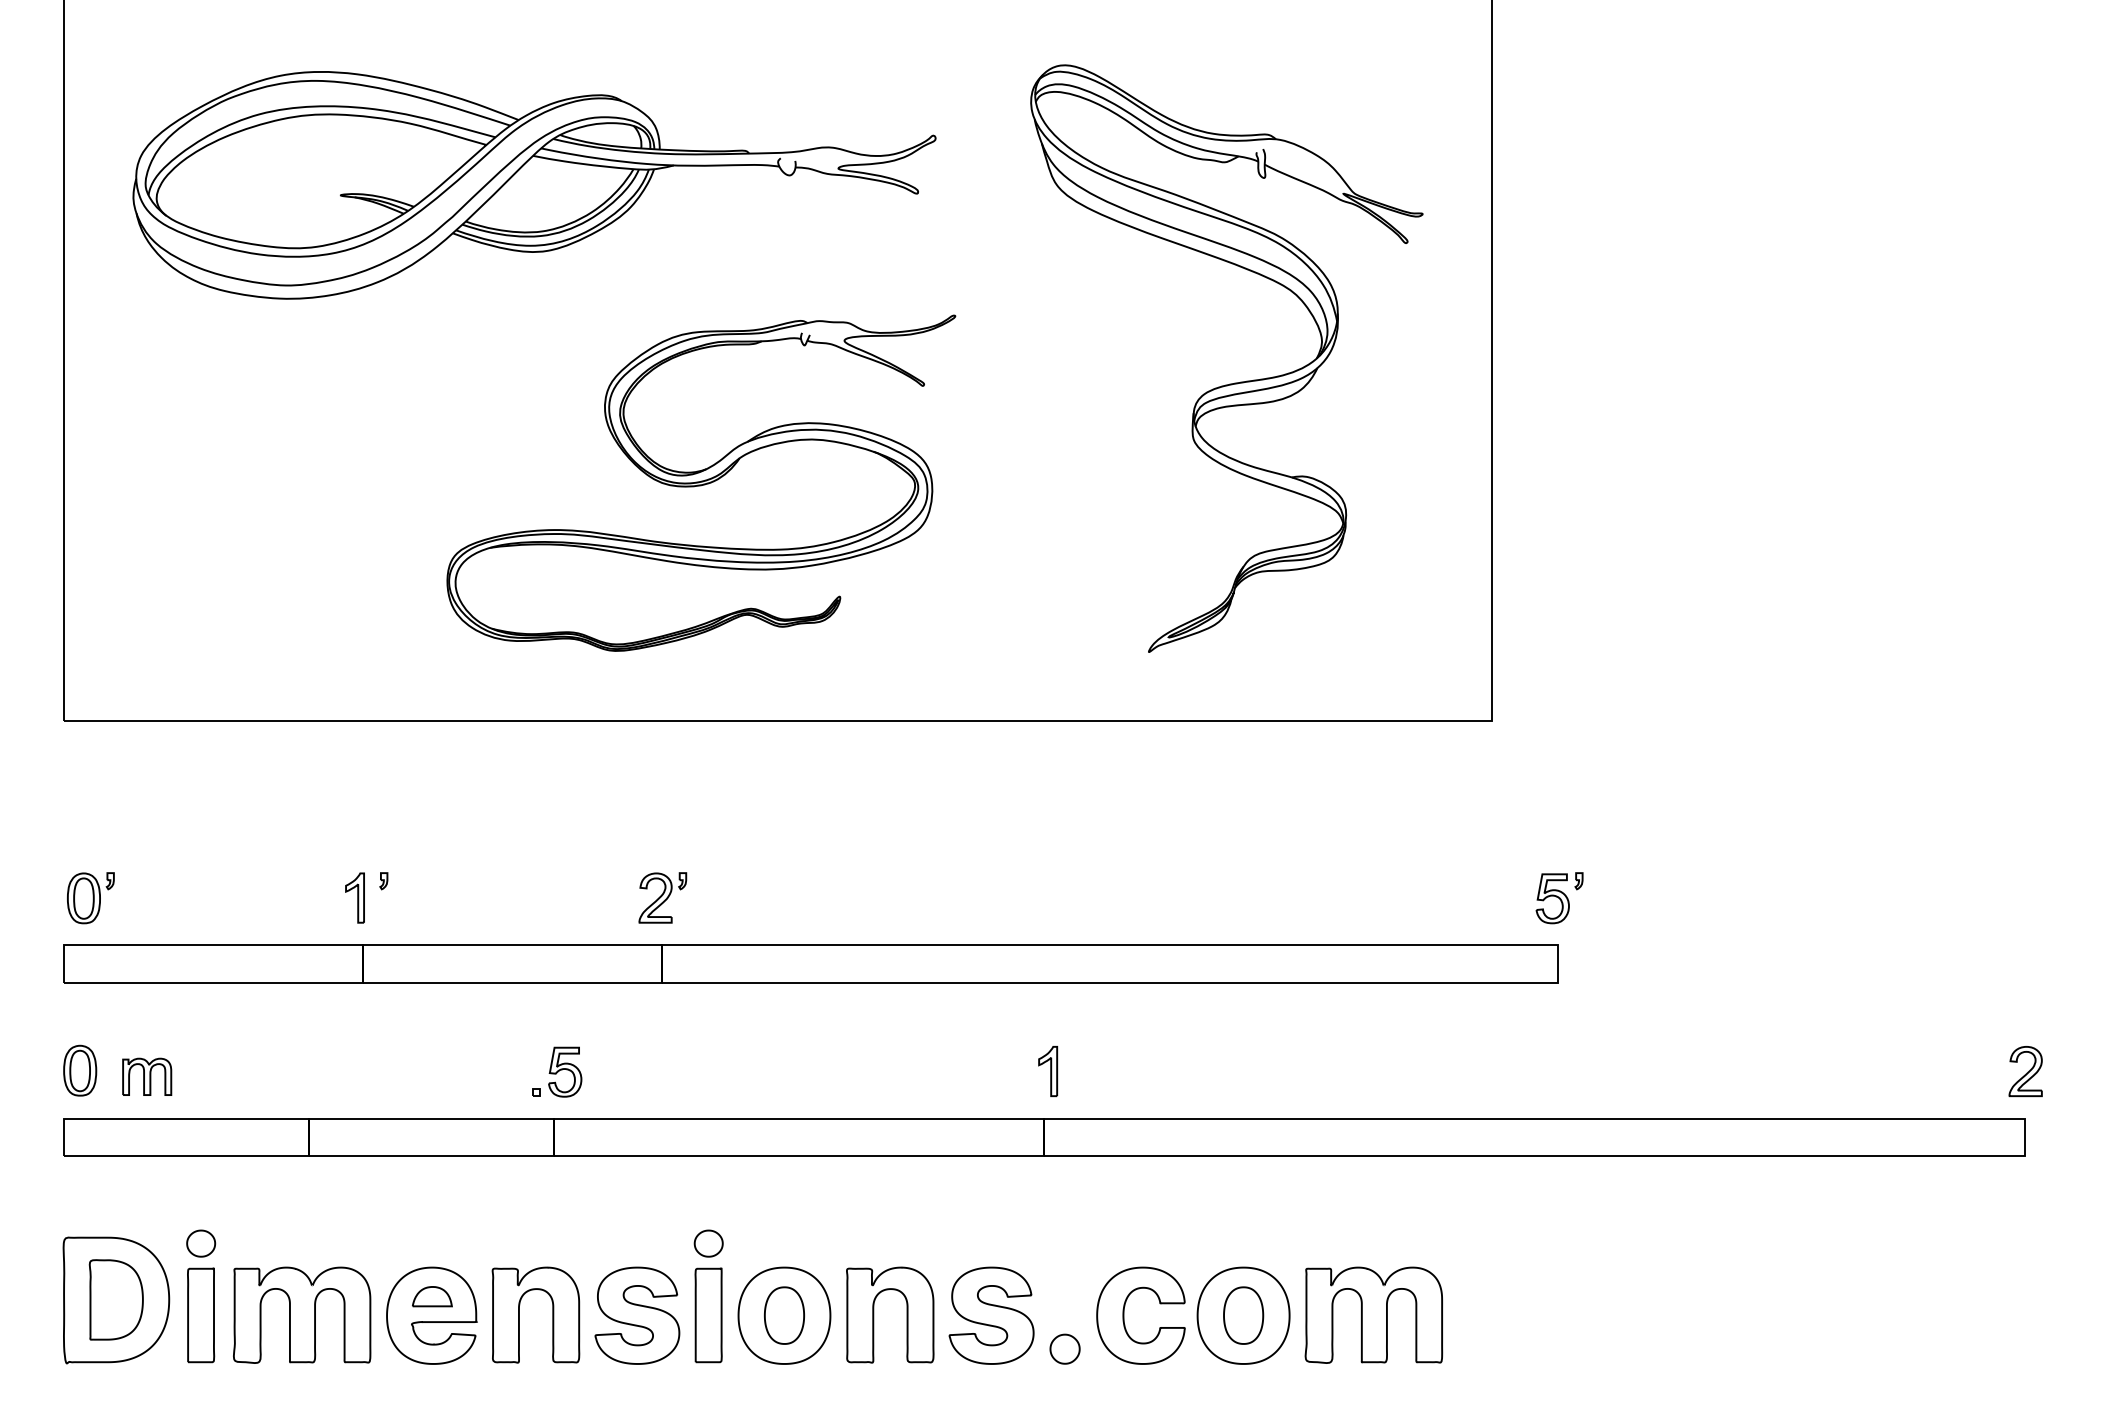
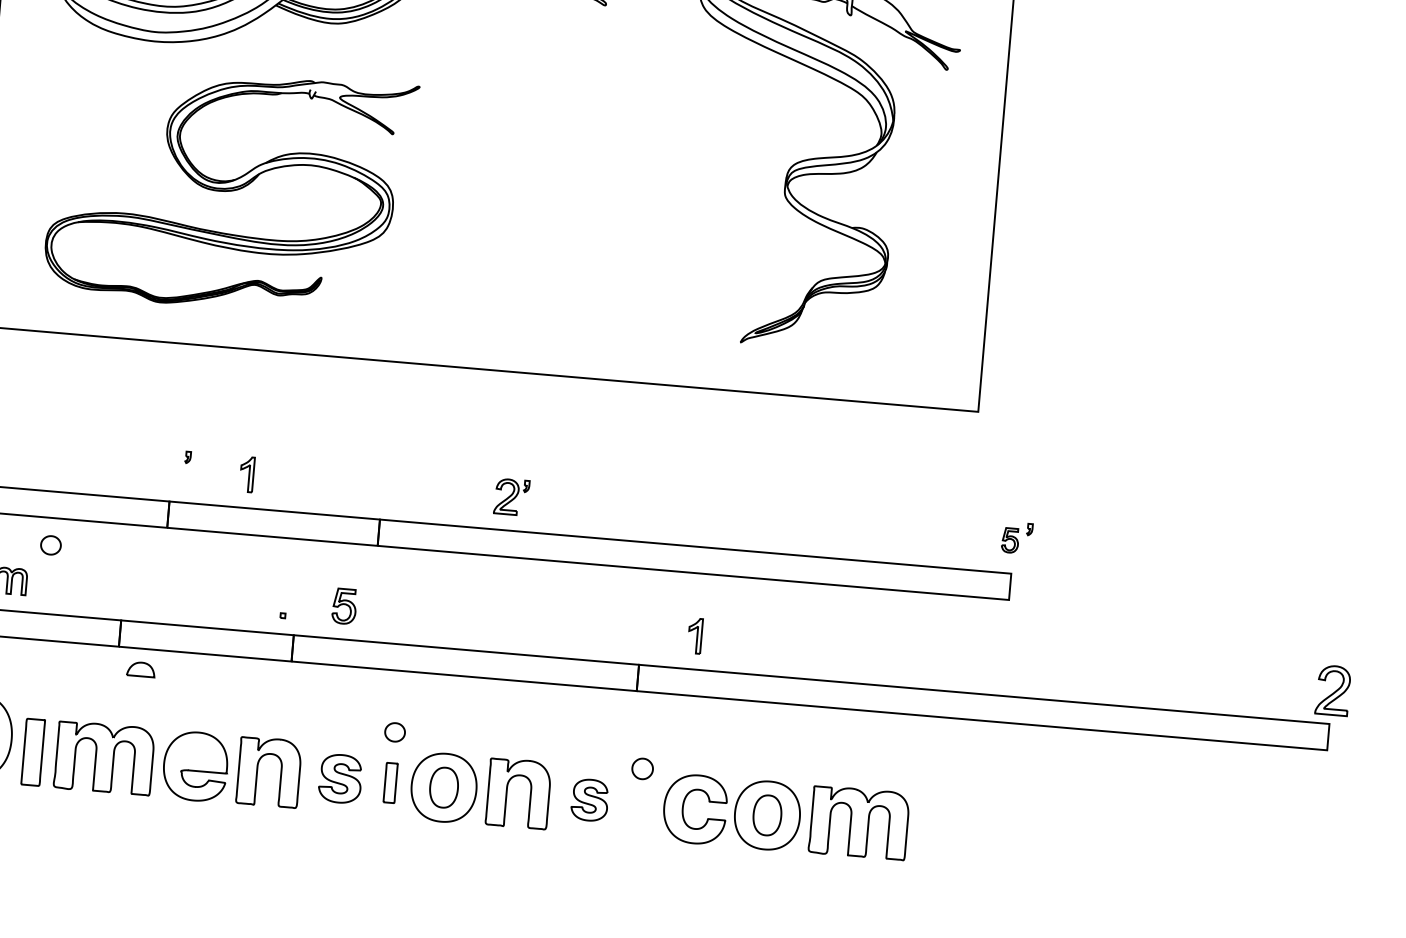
part: (701, 482) -> (230, 188), moved
part: (354, 897) -> (246, 474), moved
part: (662, 897) -> (511, 496), moved
part: (1552, 898) -> (1010, 540), size x0.7
part: (565, 1071) -> (344, 605), moved
part: (1048, 1071) -> (695, 636), moved
part: (2025, 1071) -> (1332, 690), size x1.4
part: (201, 1243) -> (51, 545), moved
part: (432, 1296) -> (141, 669), moved
part: (637, 1315) -> (340, 778), size x0.7
part: (708, 1315) -> (390, 782), size x0.6
part: (991, 1315) -> (589, 800), size x0.6
part: (1064, 1348) -> (642, 768), moved

